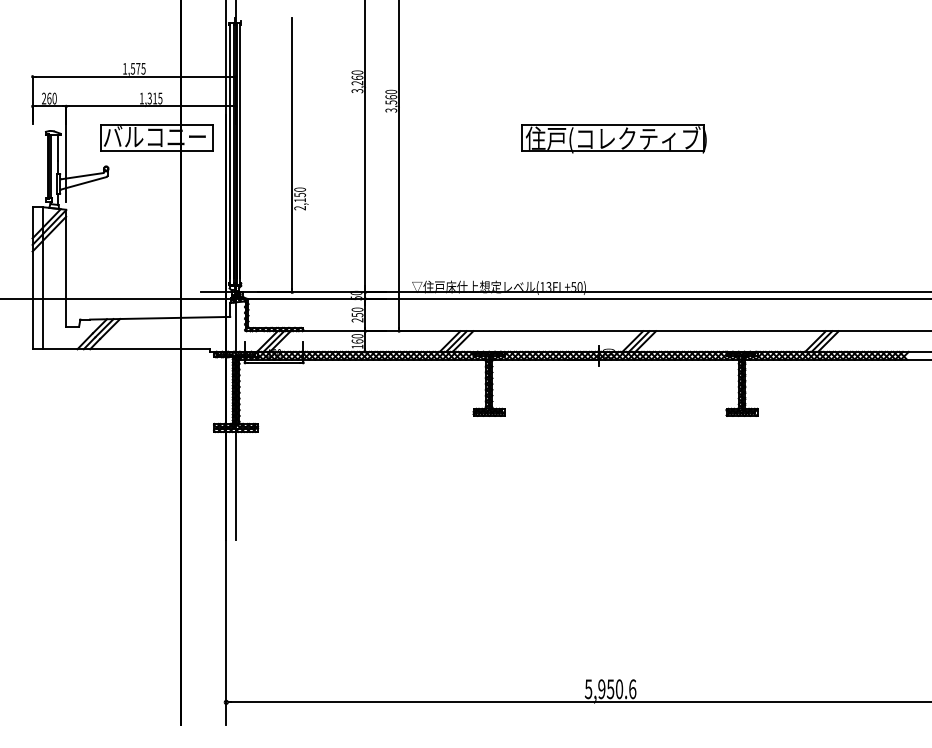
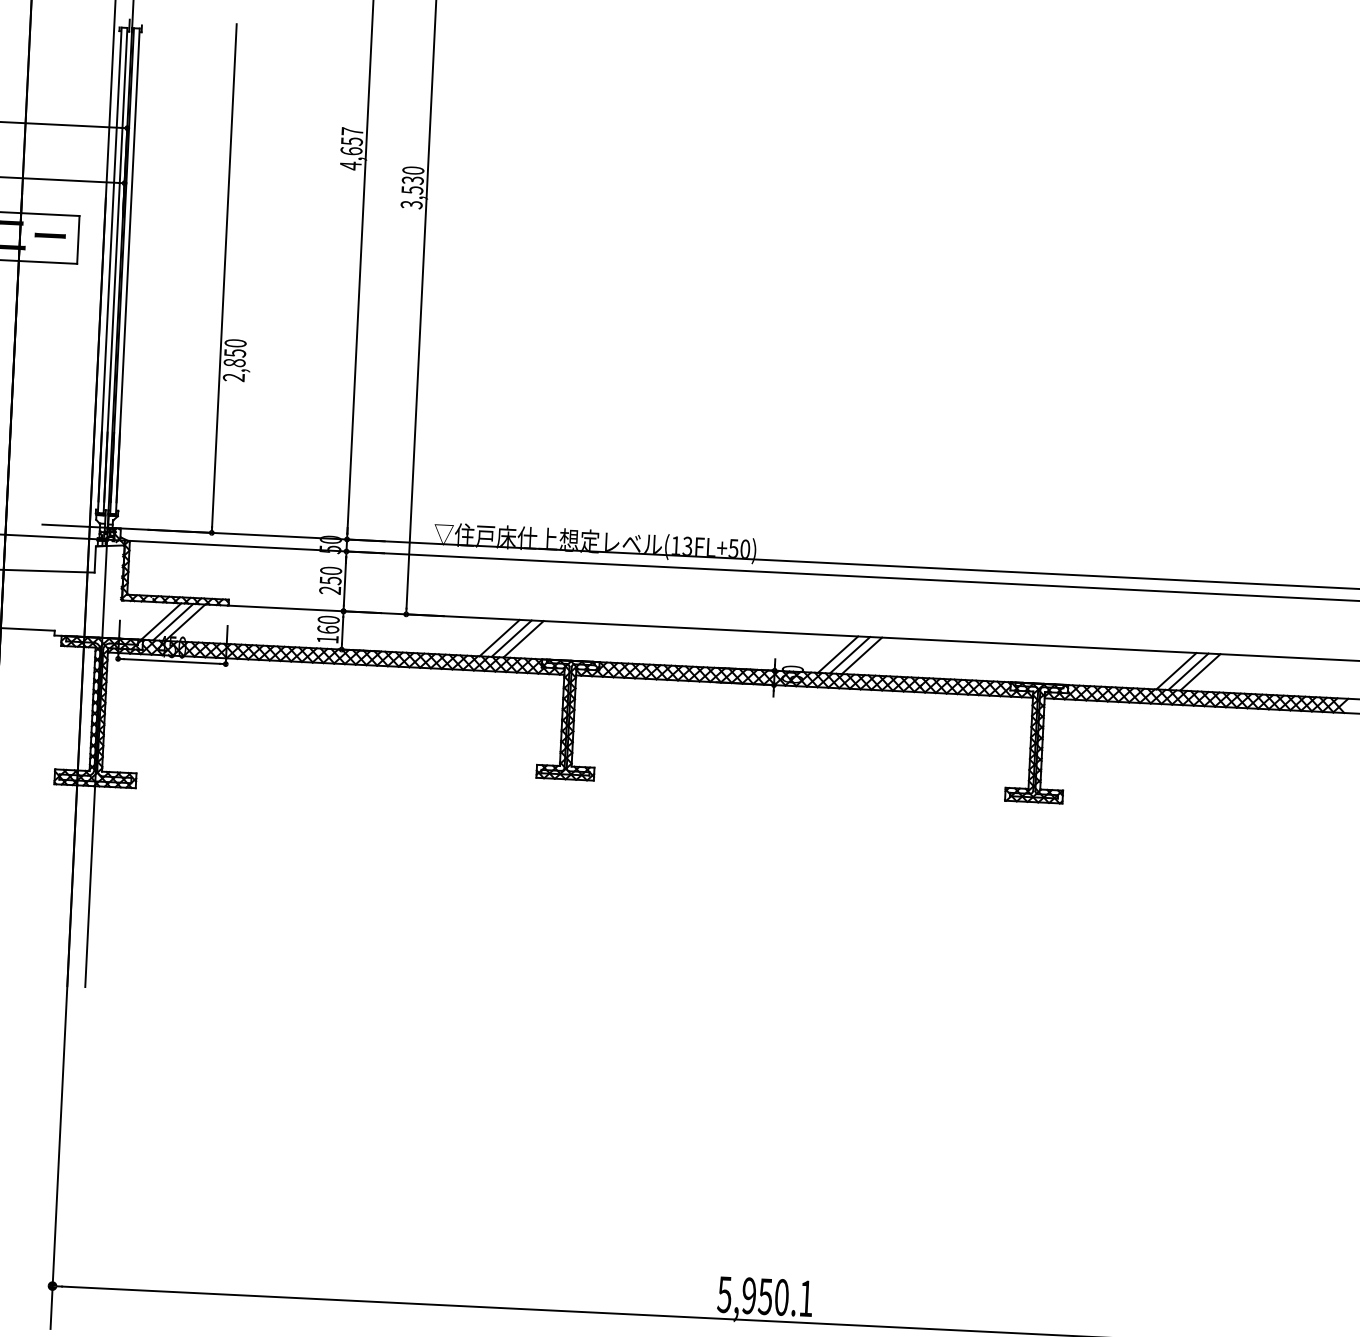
text: (357, 81) -> (351, 148), 3,260 -> 4,657
text: (391, 97) -> (413, 180), 3,560 -> 3,530
part: (613, 138) -> (820, 276), removed
text: (300, 200) -> (235, 363), 2,150 -> 2,850
text: (632, 689) -> (805, 1299), 5,950.6 -> 5,950.1

